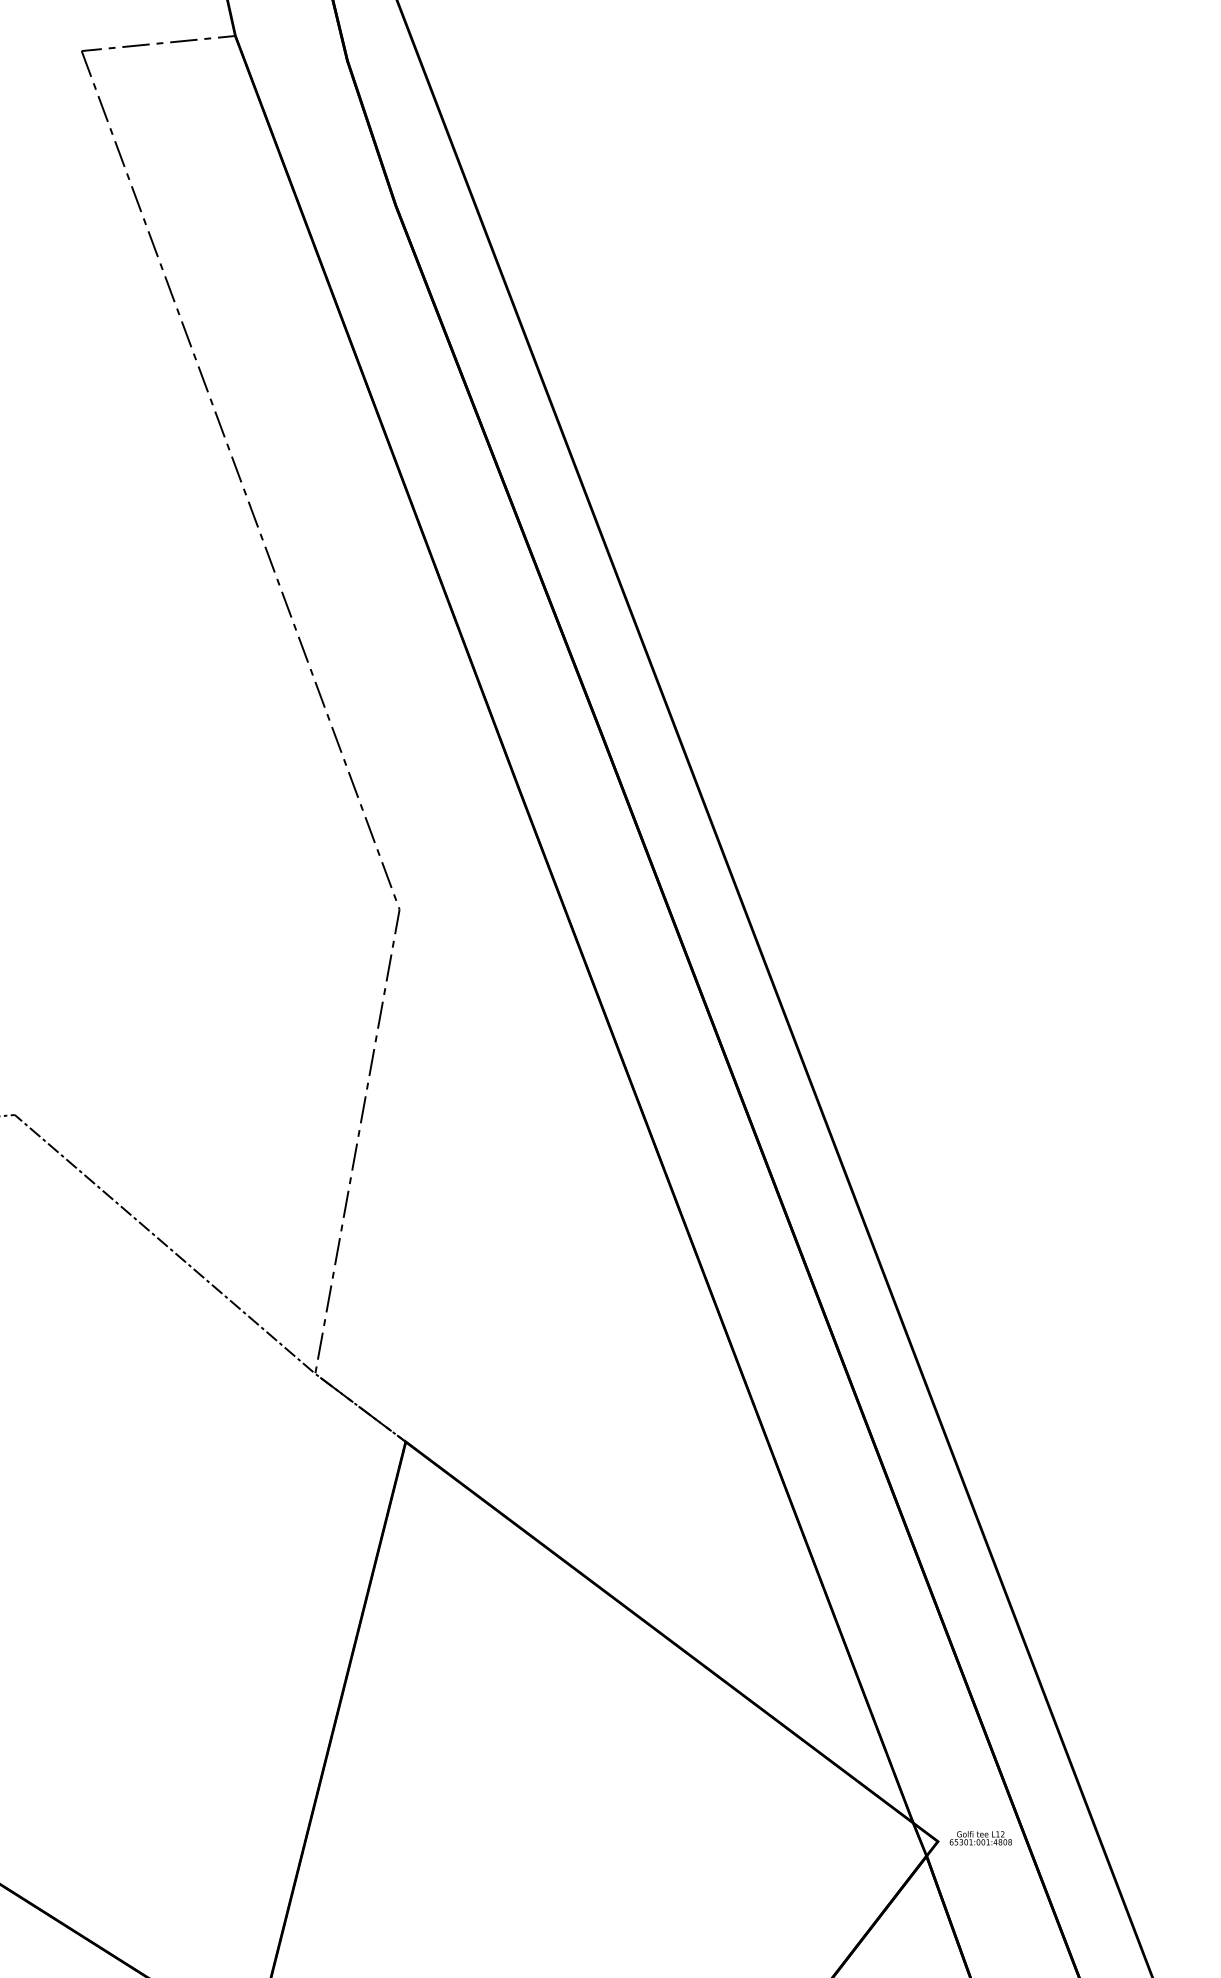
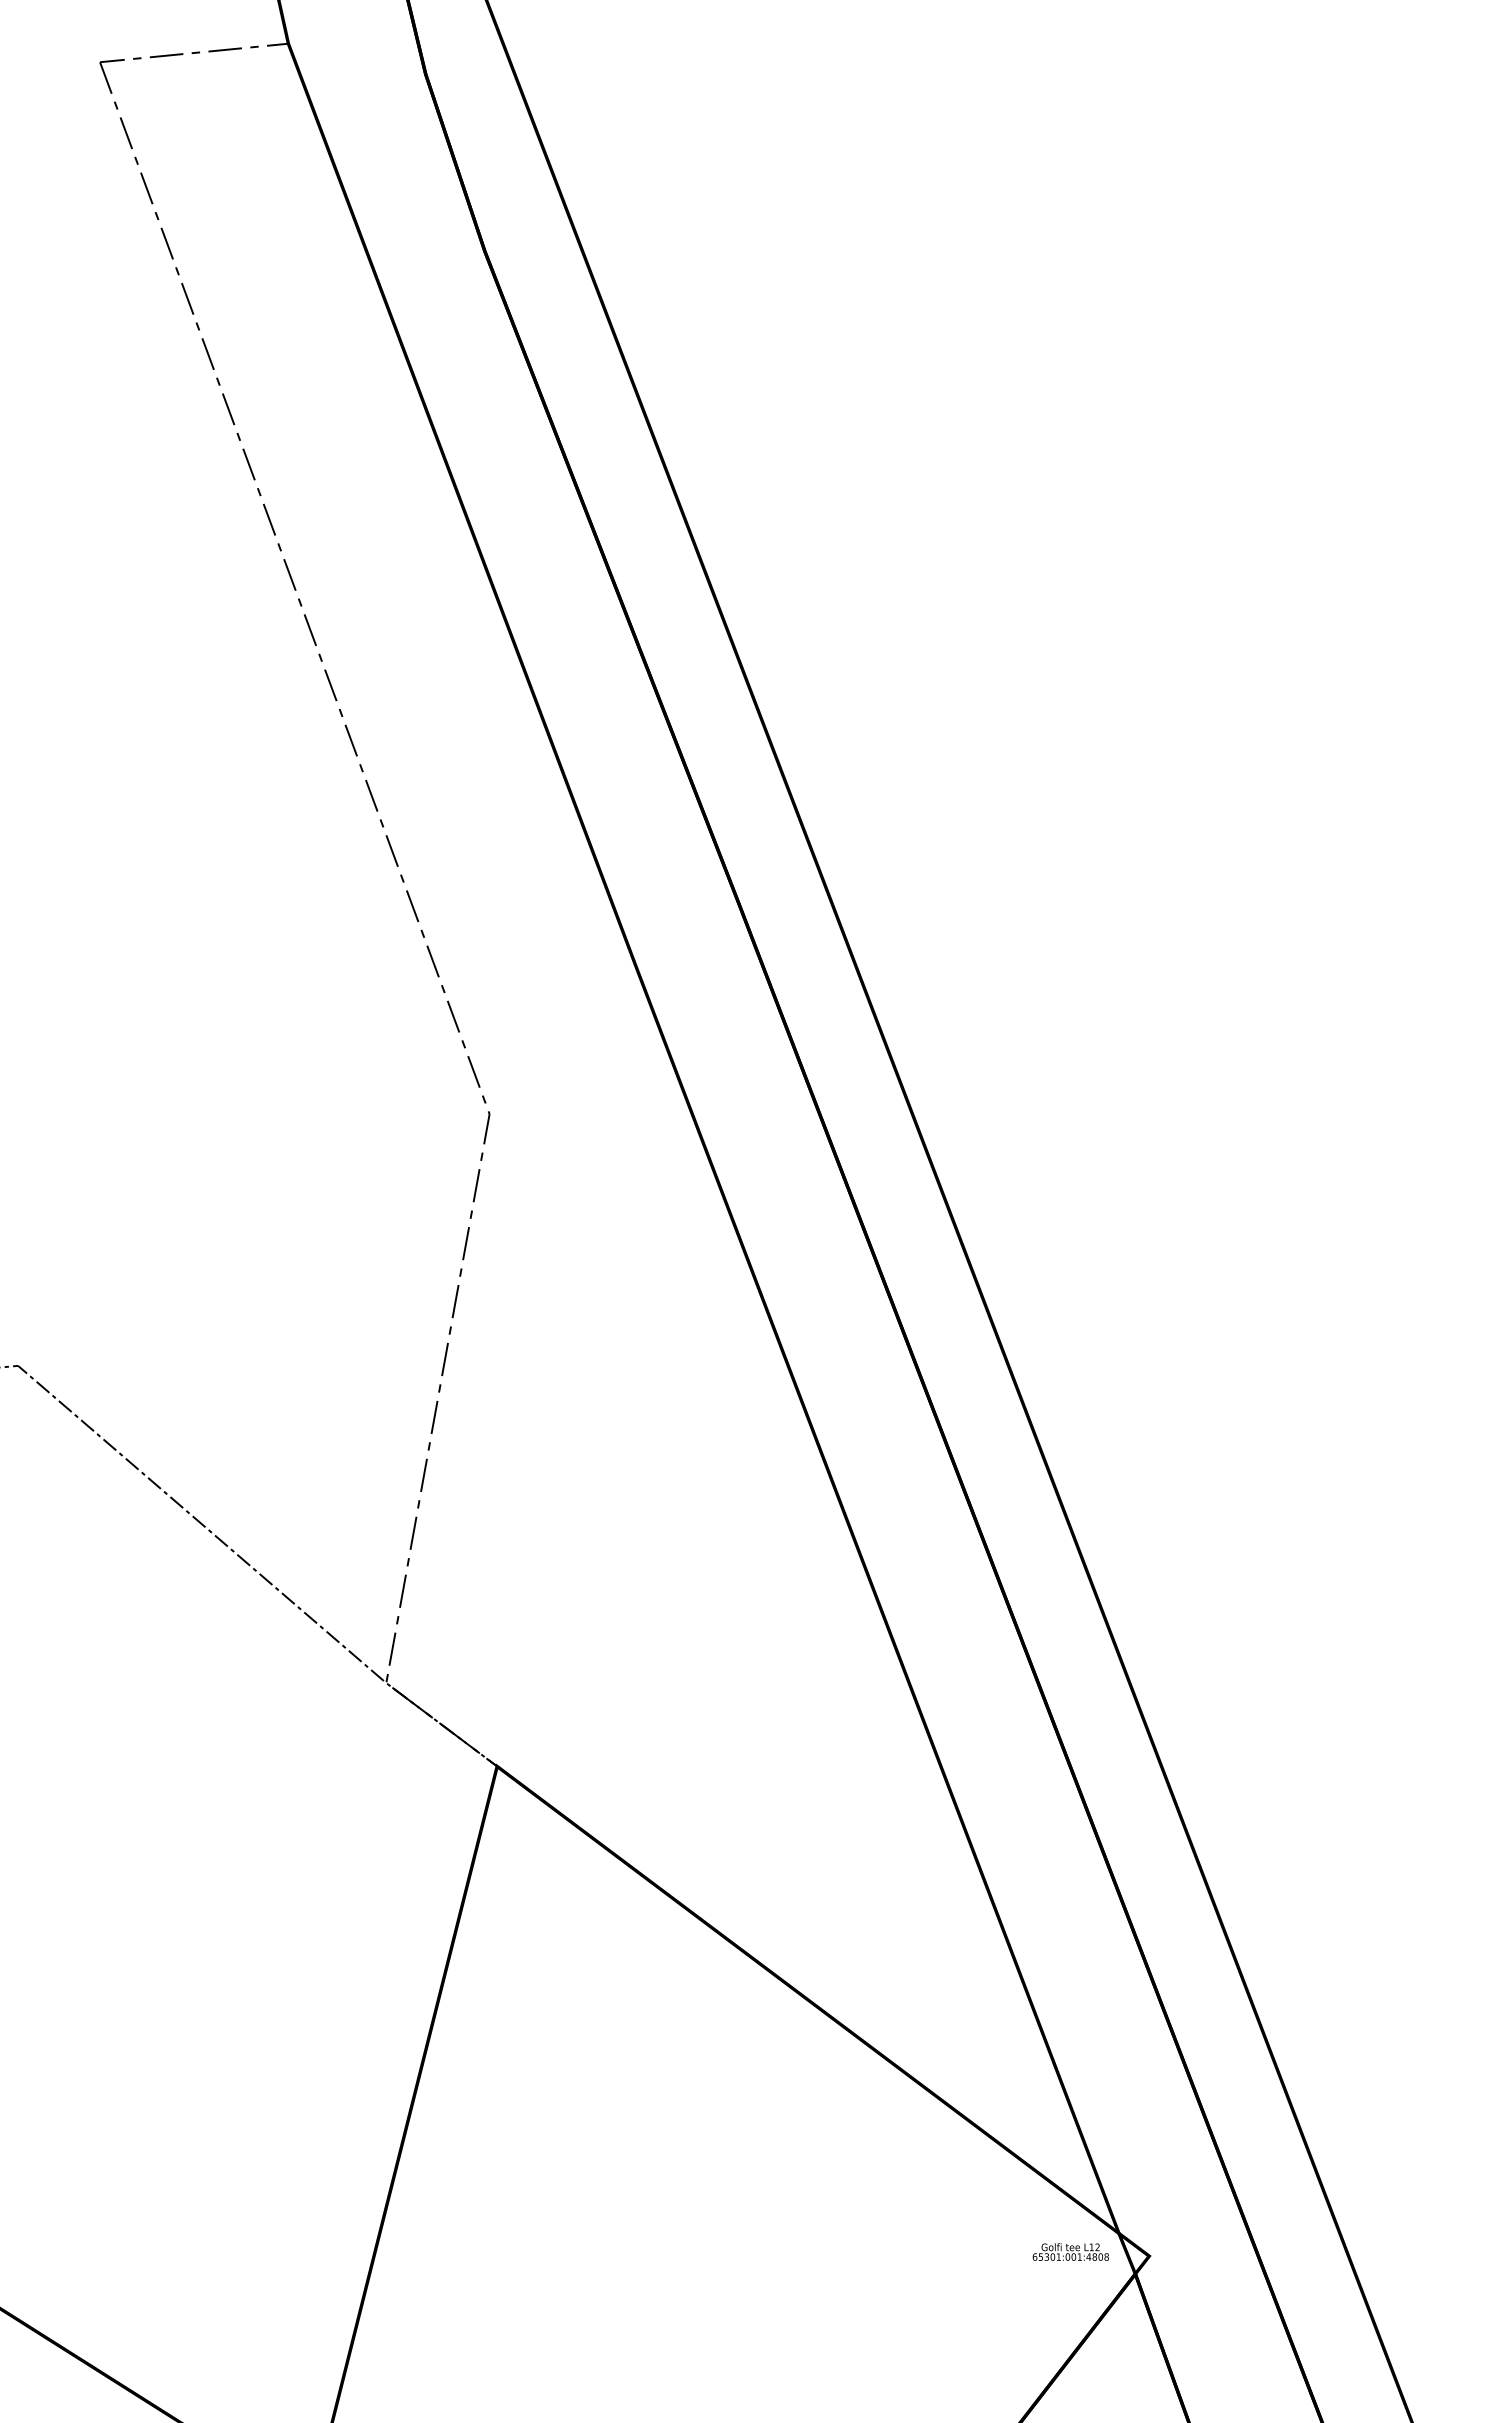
text: (980, 1837) -> (1070, 2251), moved

